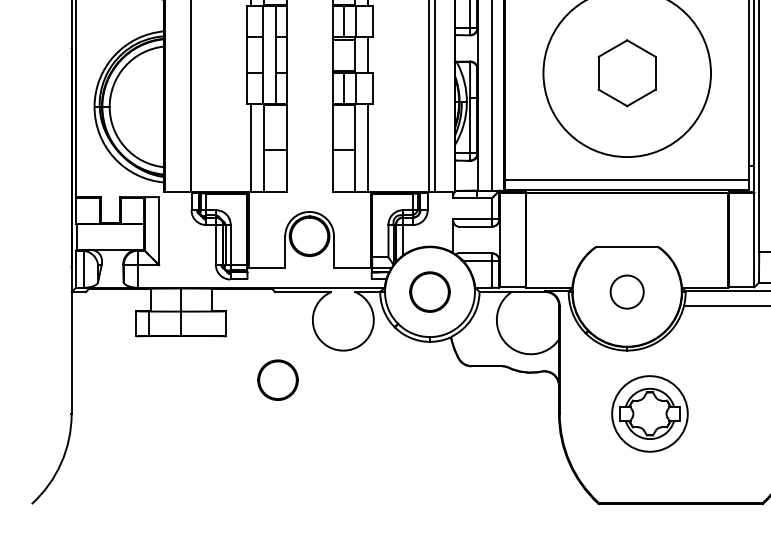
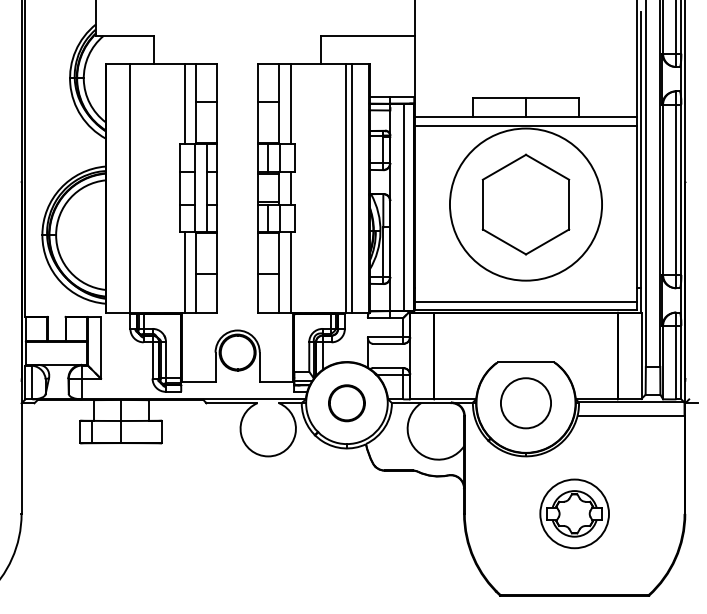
part: (626, 73) -> (525, 204), size x1.67
circle: (626, 292) -> (525, 403), size x1.67
circle: (277, 380) -> (208, 483), removed
part: (649, 413) -> (574, 513), moved

